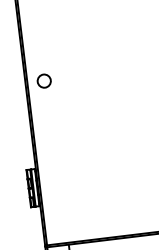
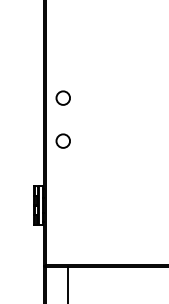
circle: (48, 122) -> (62, 140), added

